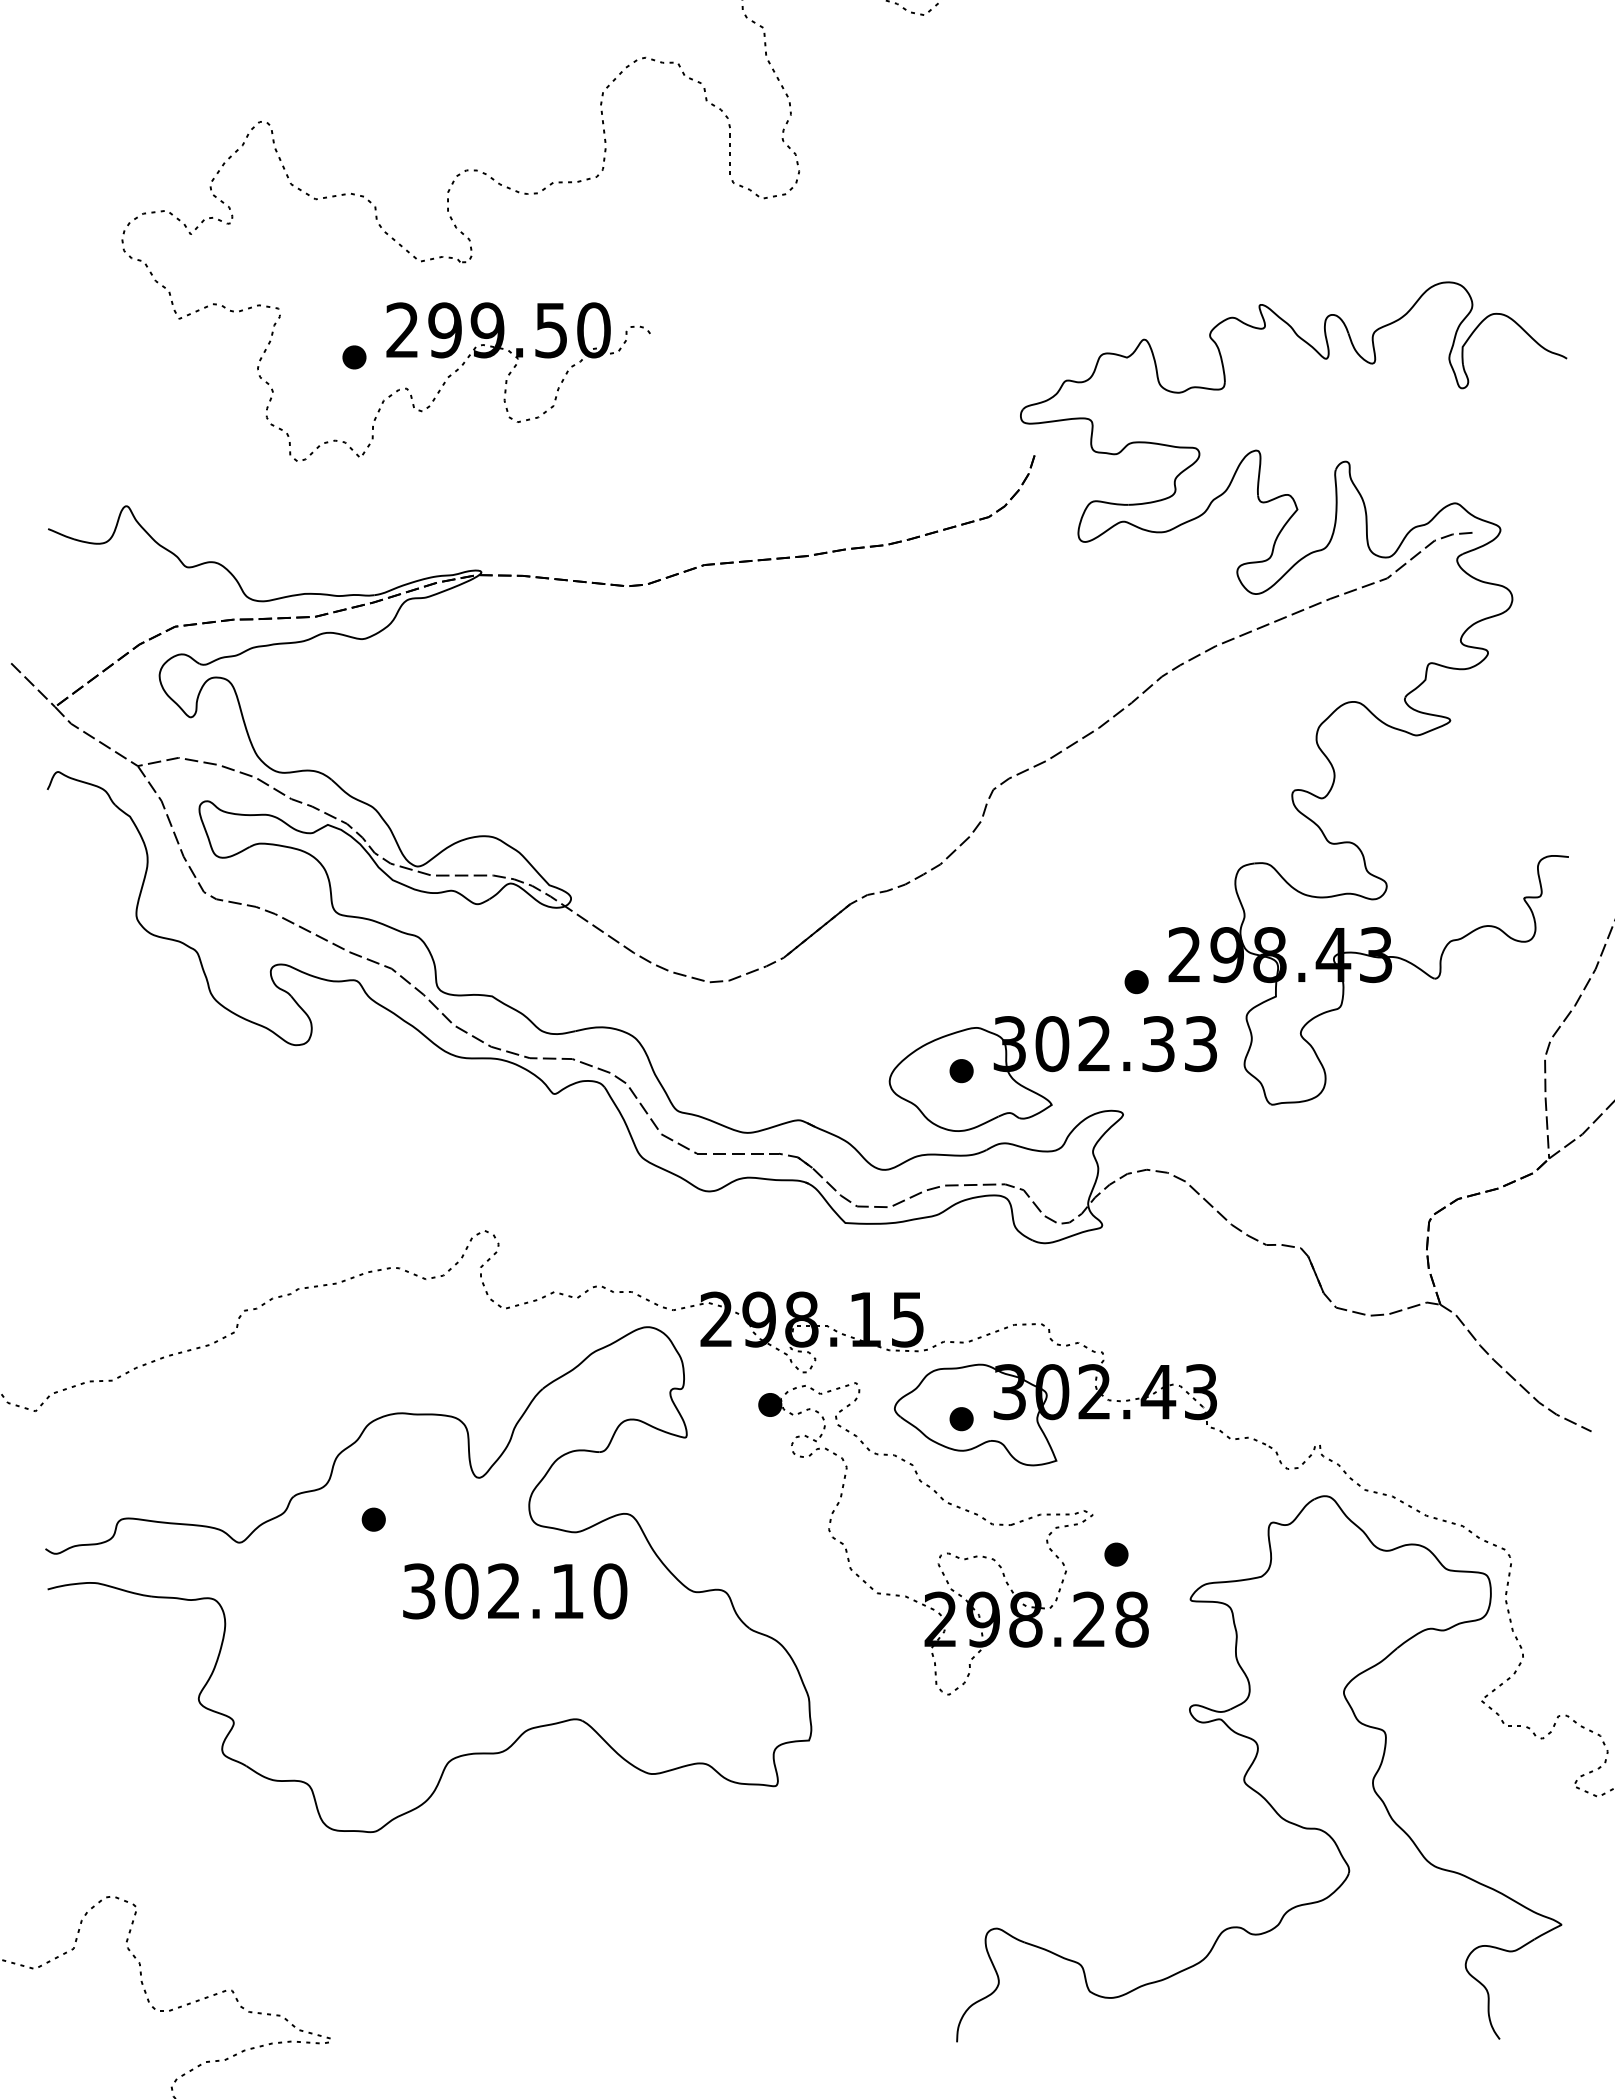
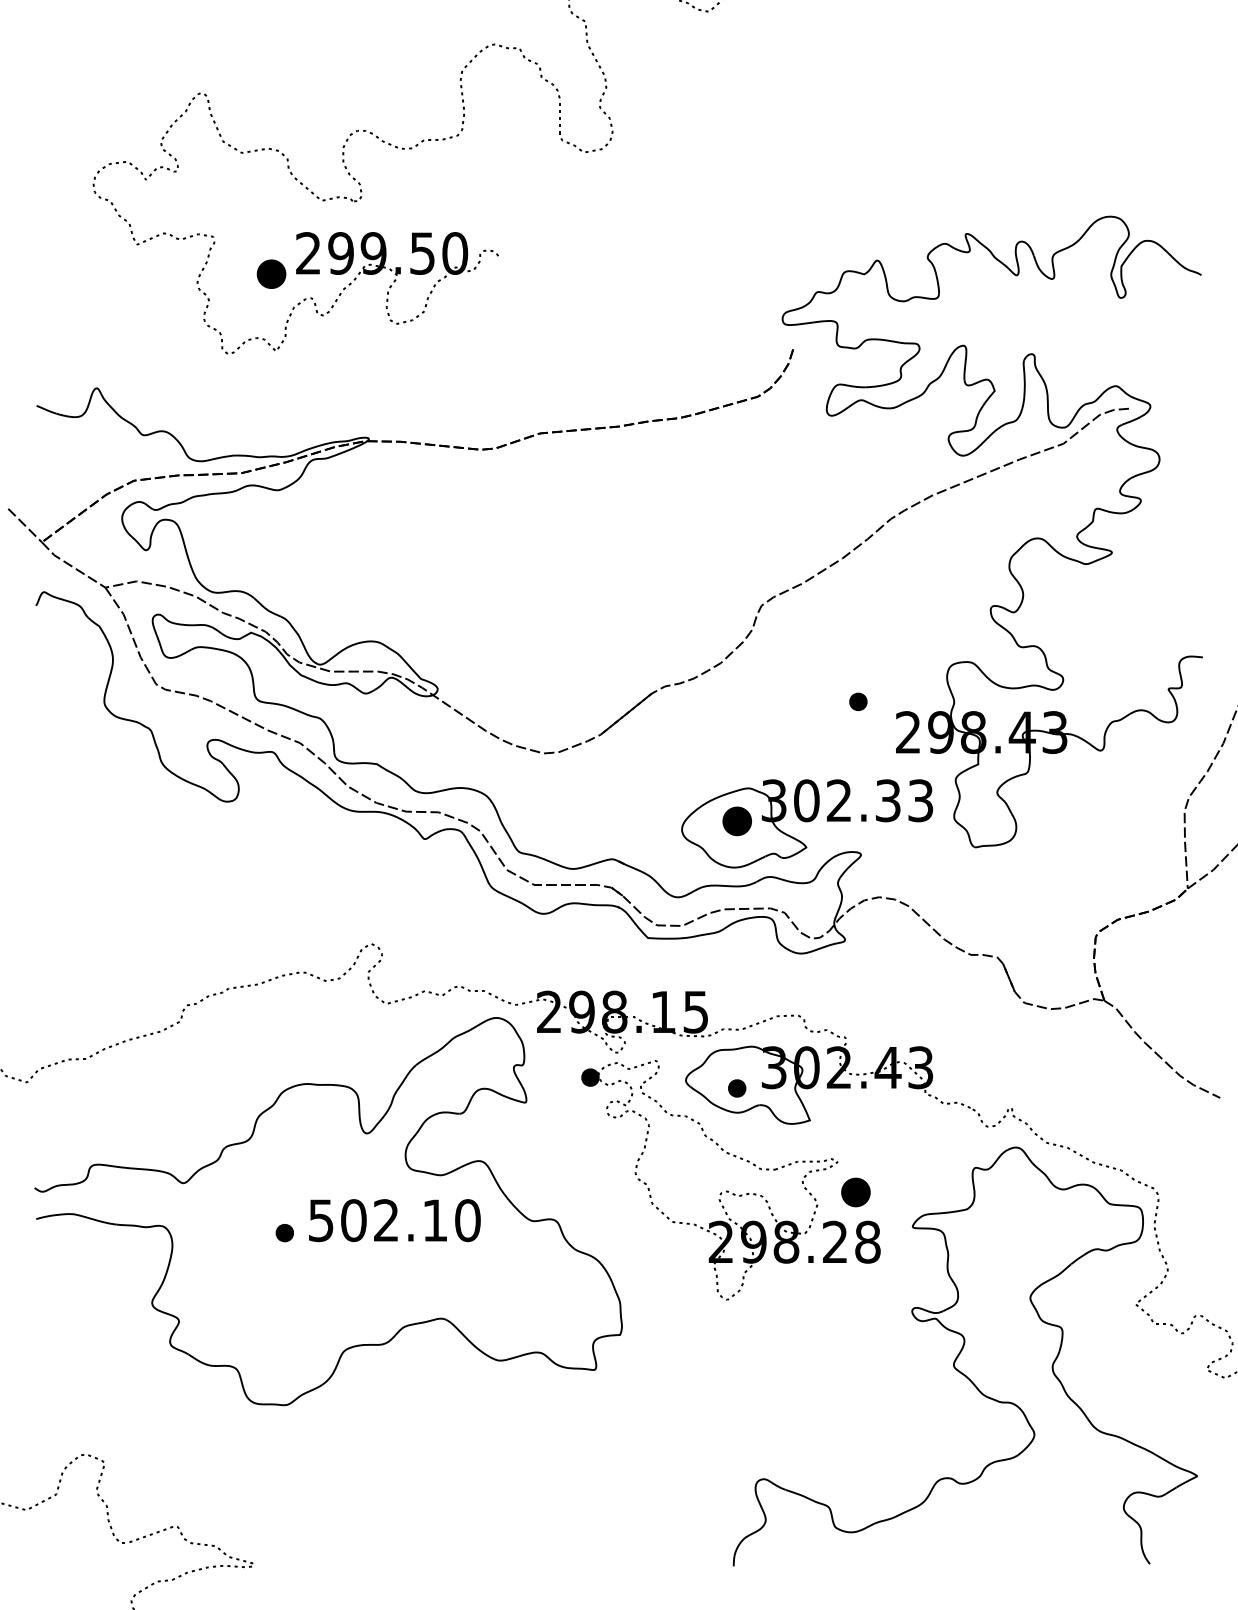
part: (354, 357) -> (271, 274), size x1.6
part: (1136, 982) -> (858, 702), moved
part: (961, 1071) -> (737, 821), size x1.6
part: (373, 1519) -> (284, 1232), moved
part: (1116, 1554) -> (855, 1192), size x1.6
text: (419, 1590) -> (321, 1219), 302.10 -> 502.10

